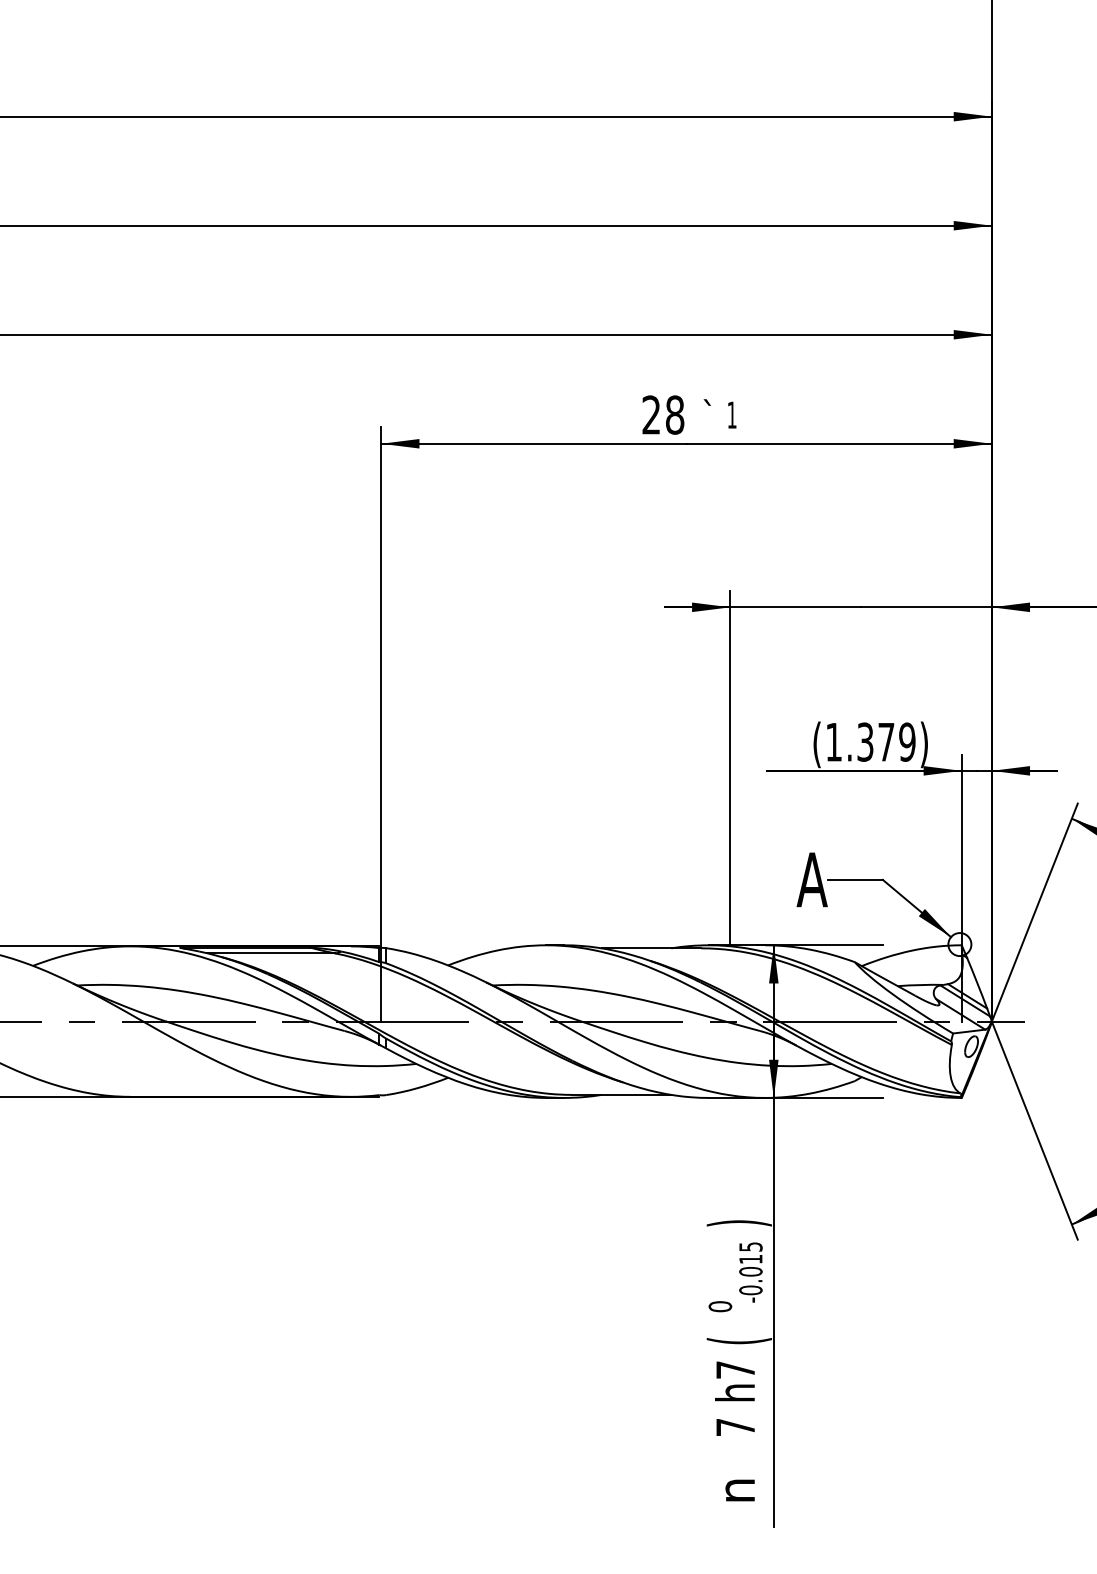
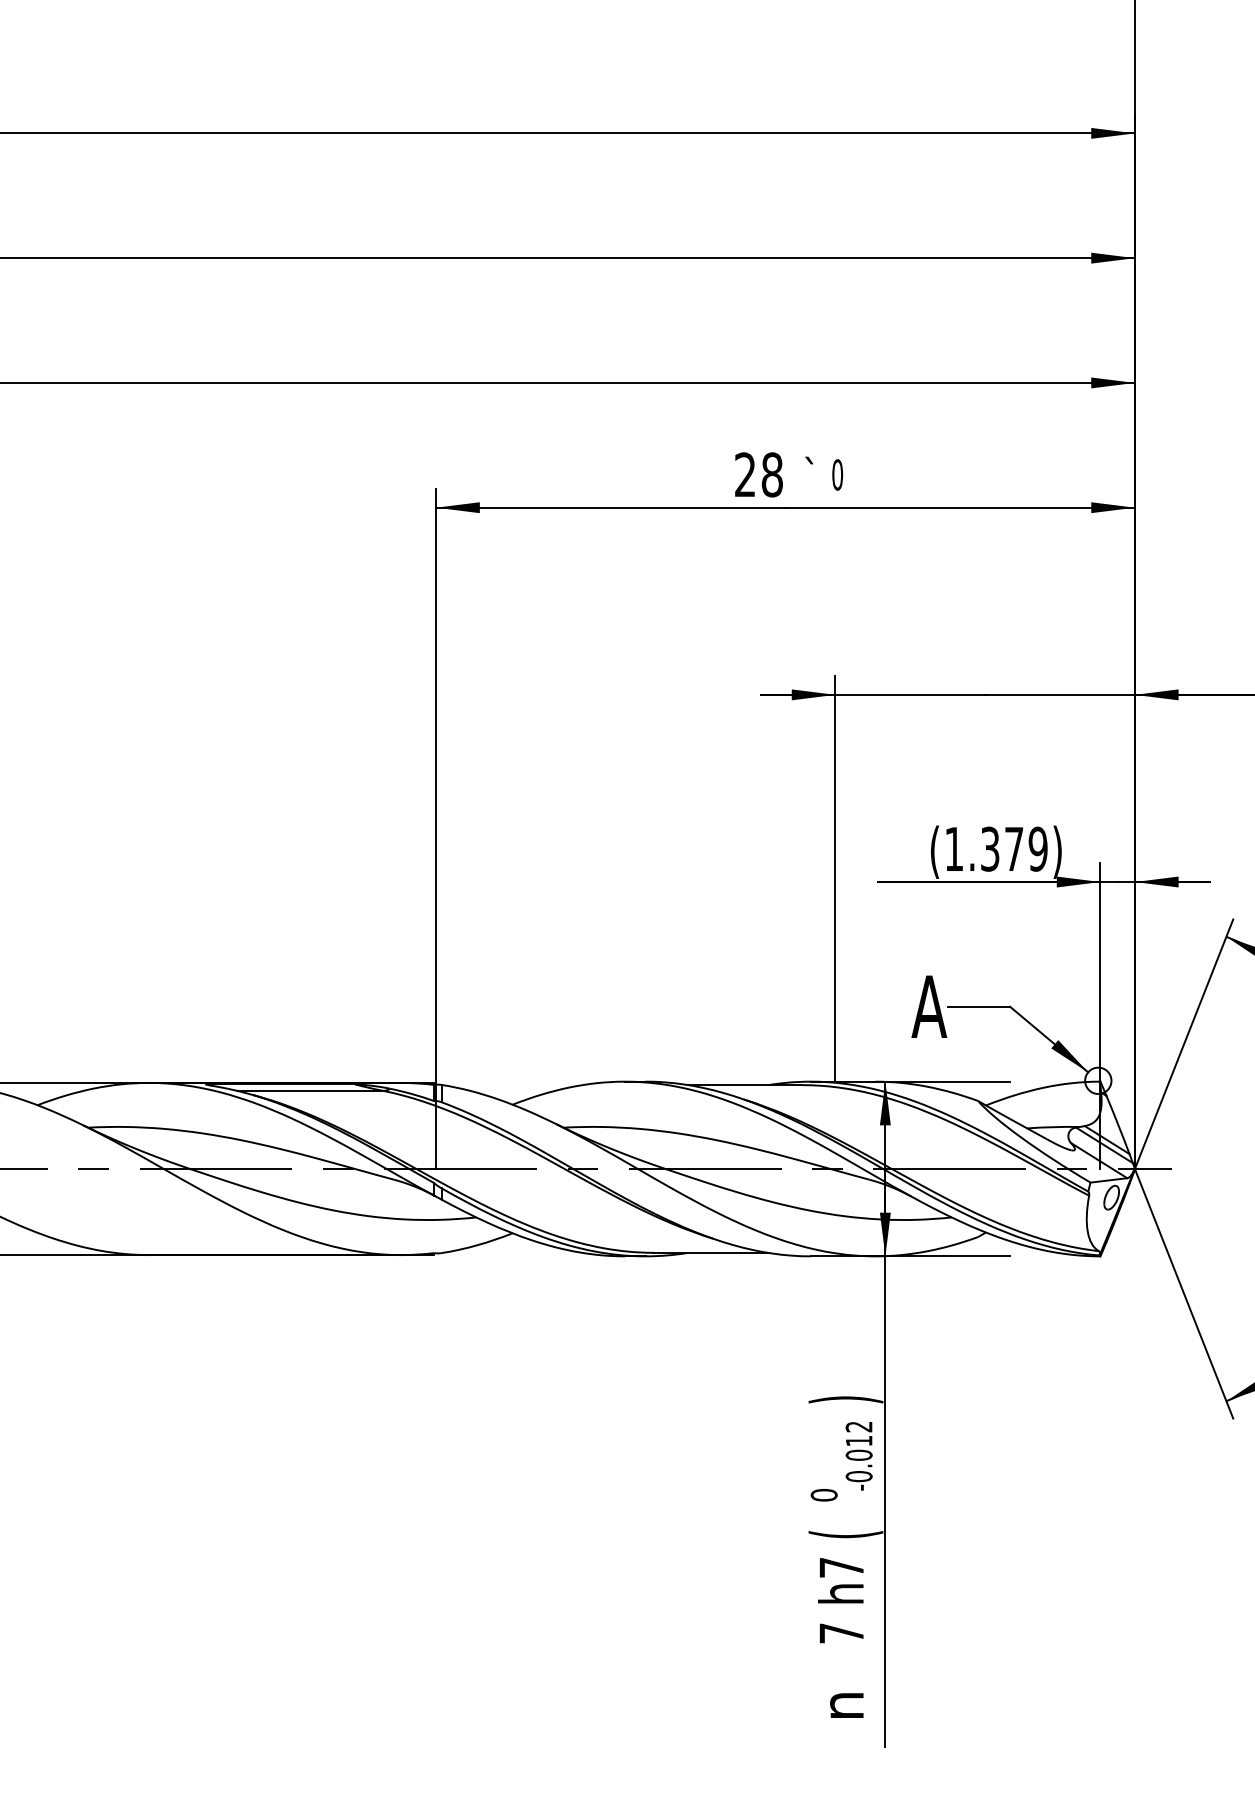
text: (731, 414) -> (837, 474), 1 -> 0
text: (750, 1246) -> (858, 1426), -0.015 -> -0.012

